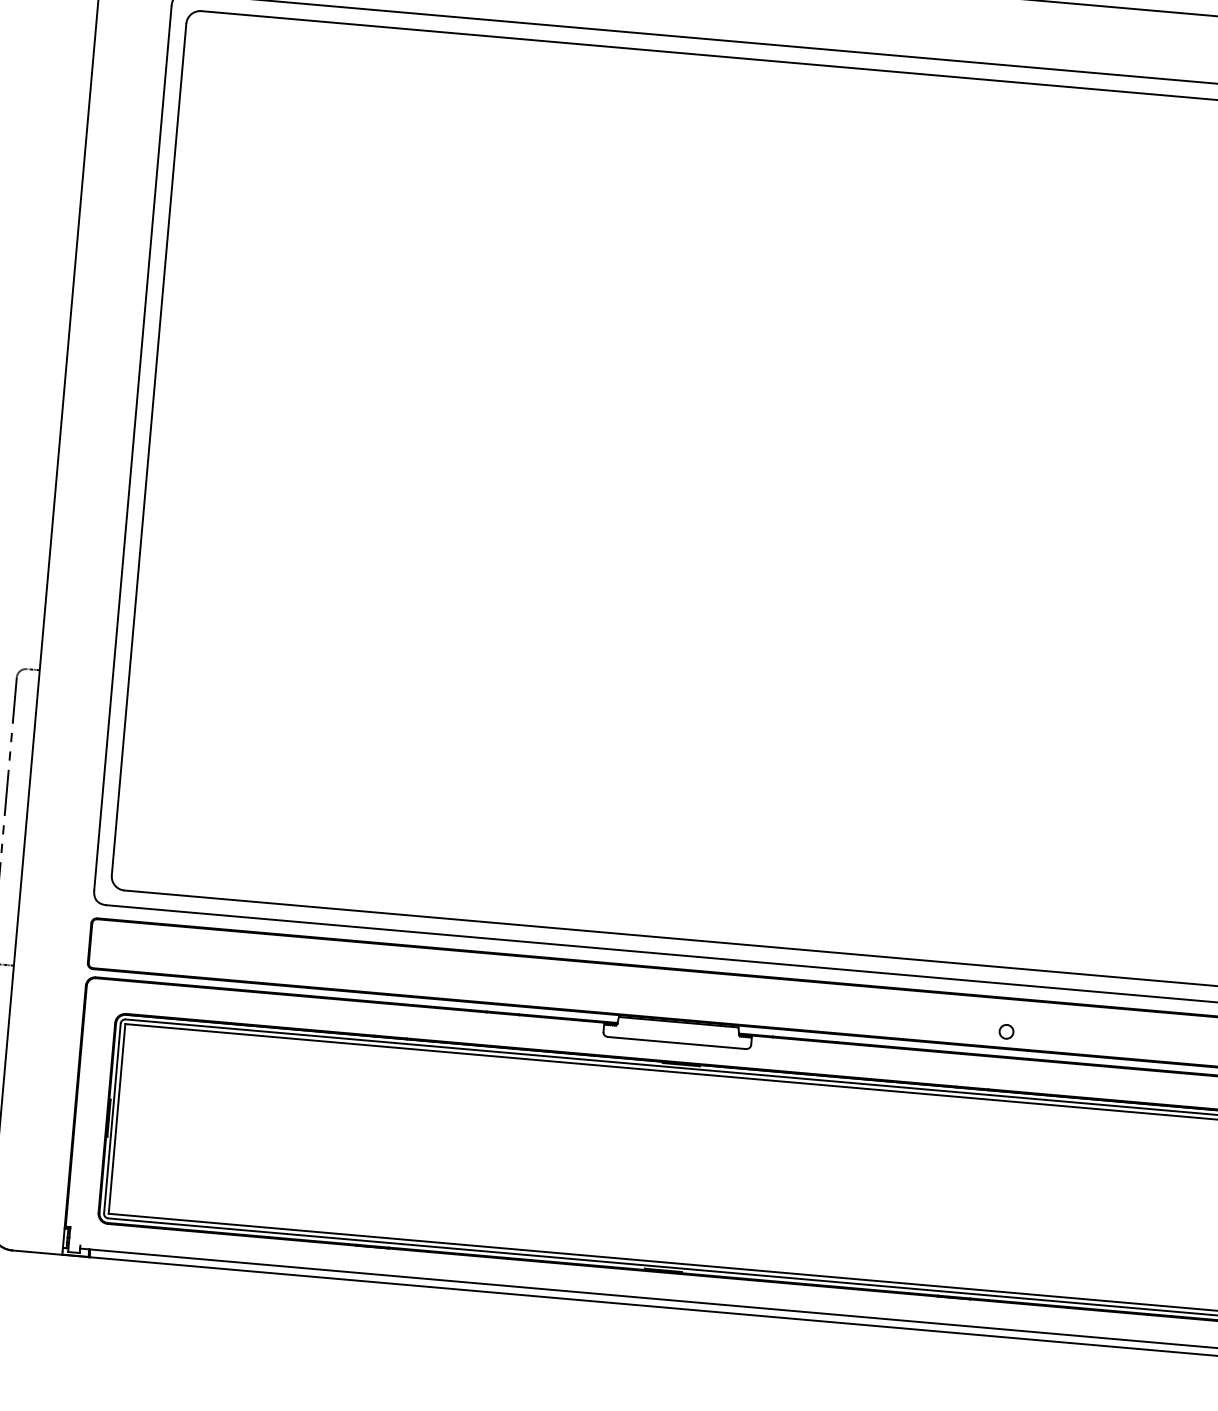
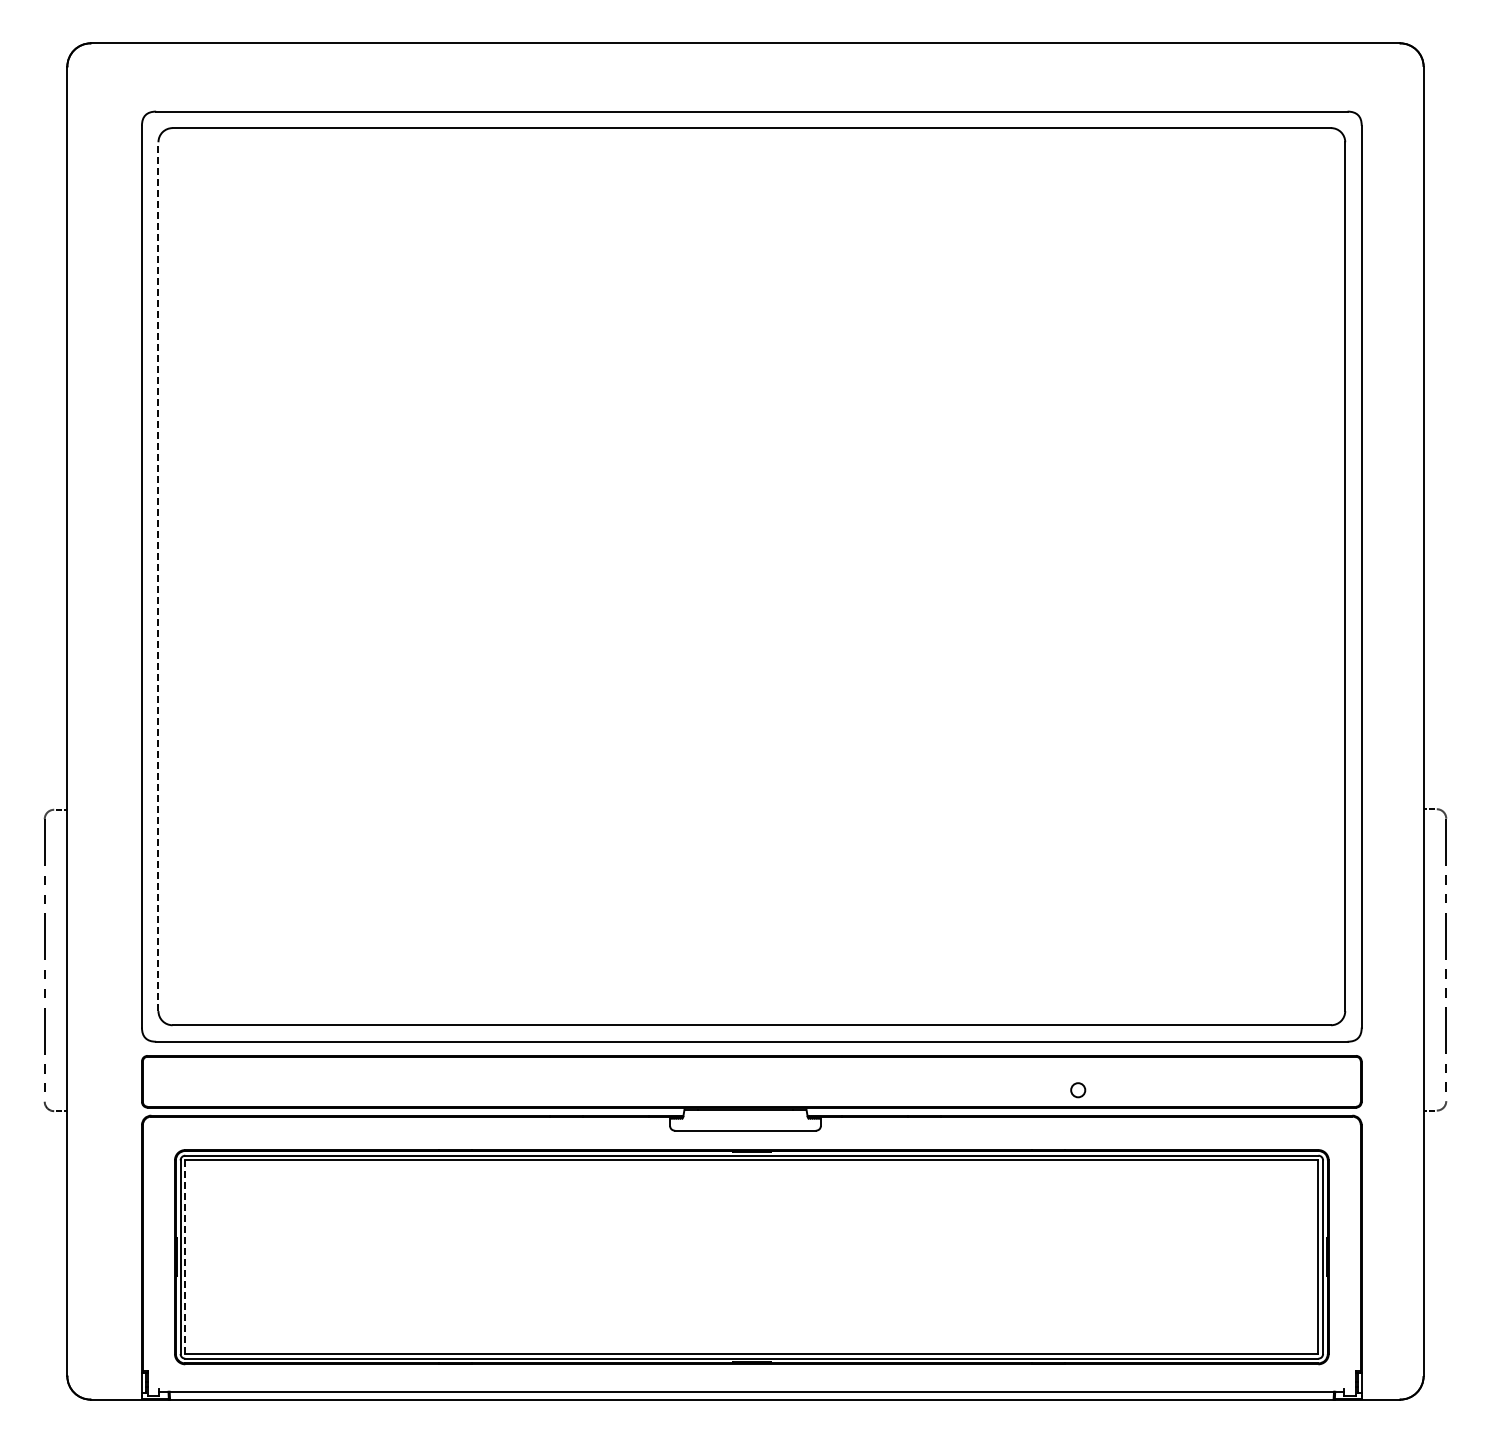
line: (149, 449) -> (158, 576), solid -> dashed
line: (117, 1119) -> (185, 1257), solid -> dashed

